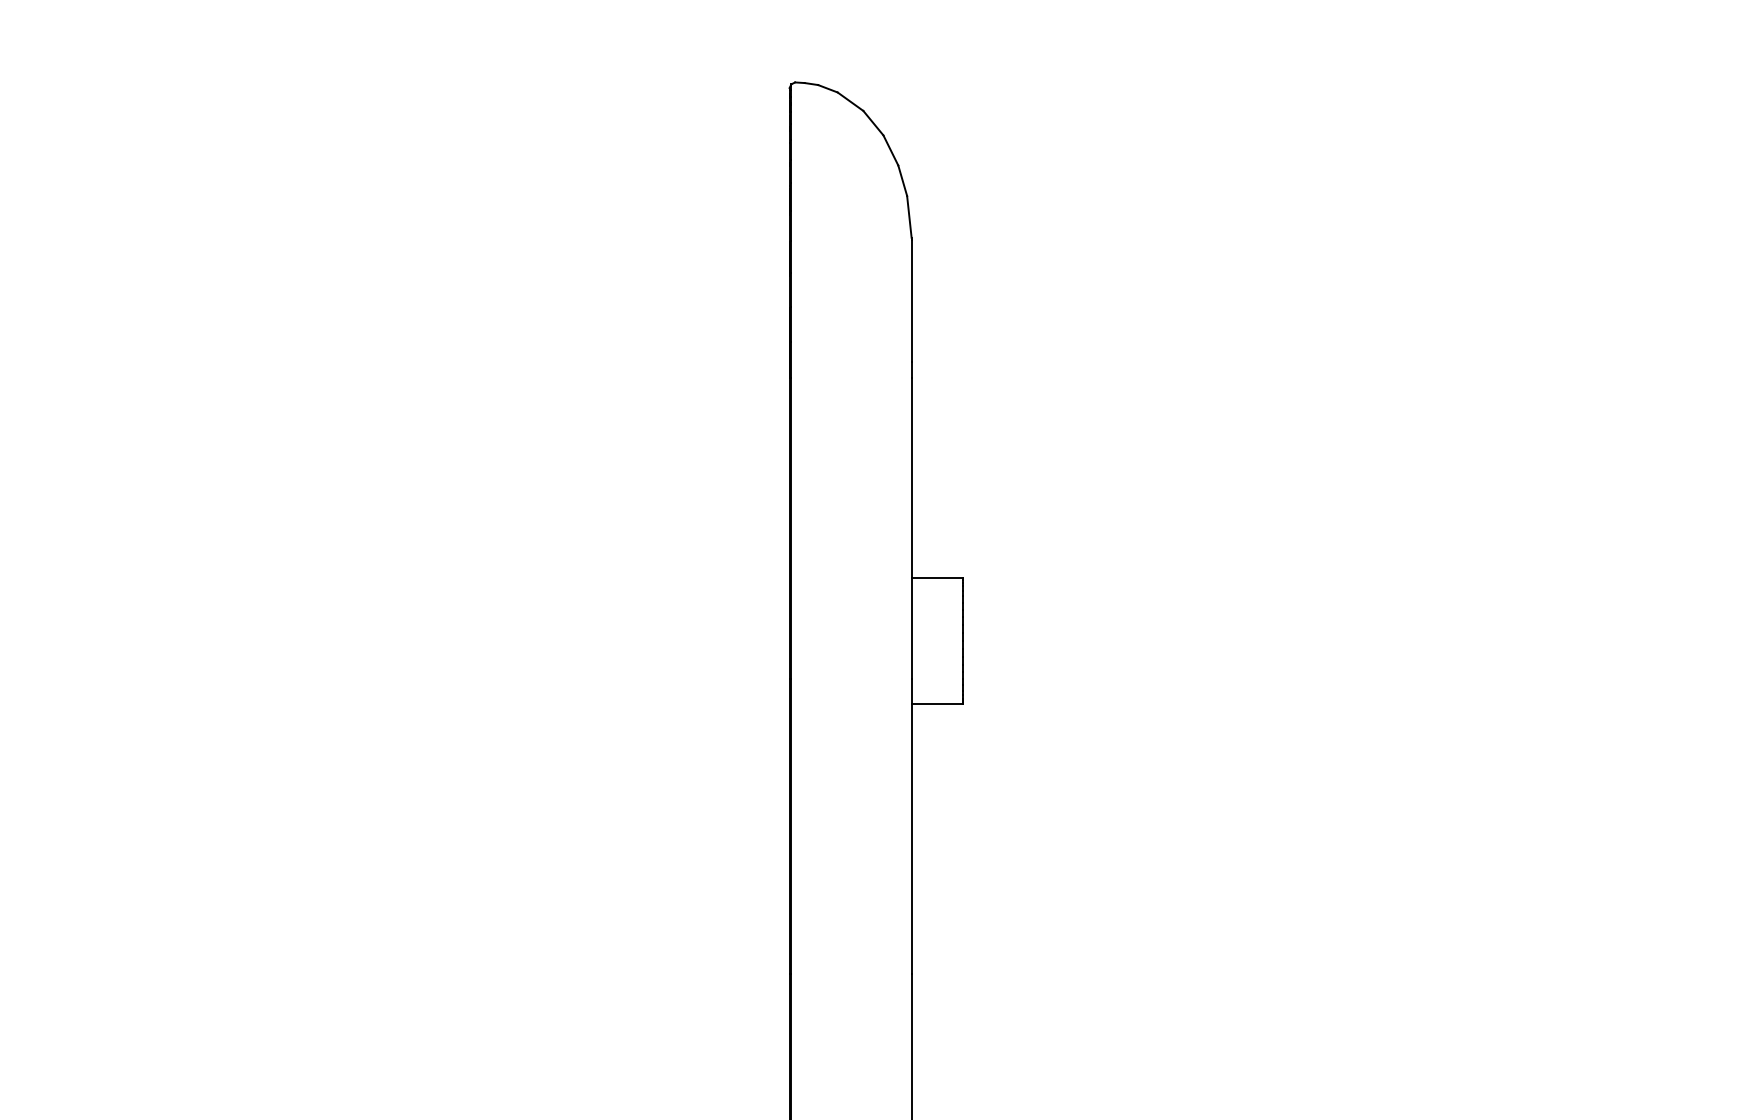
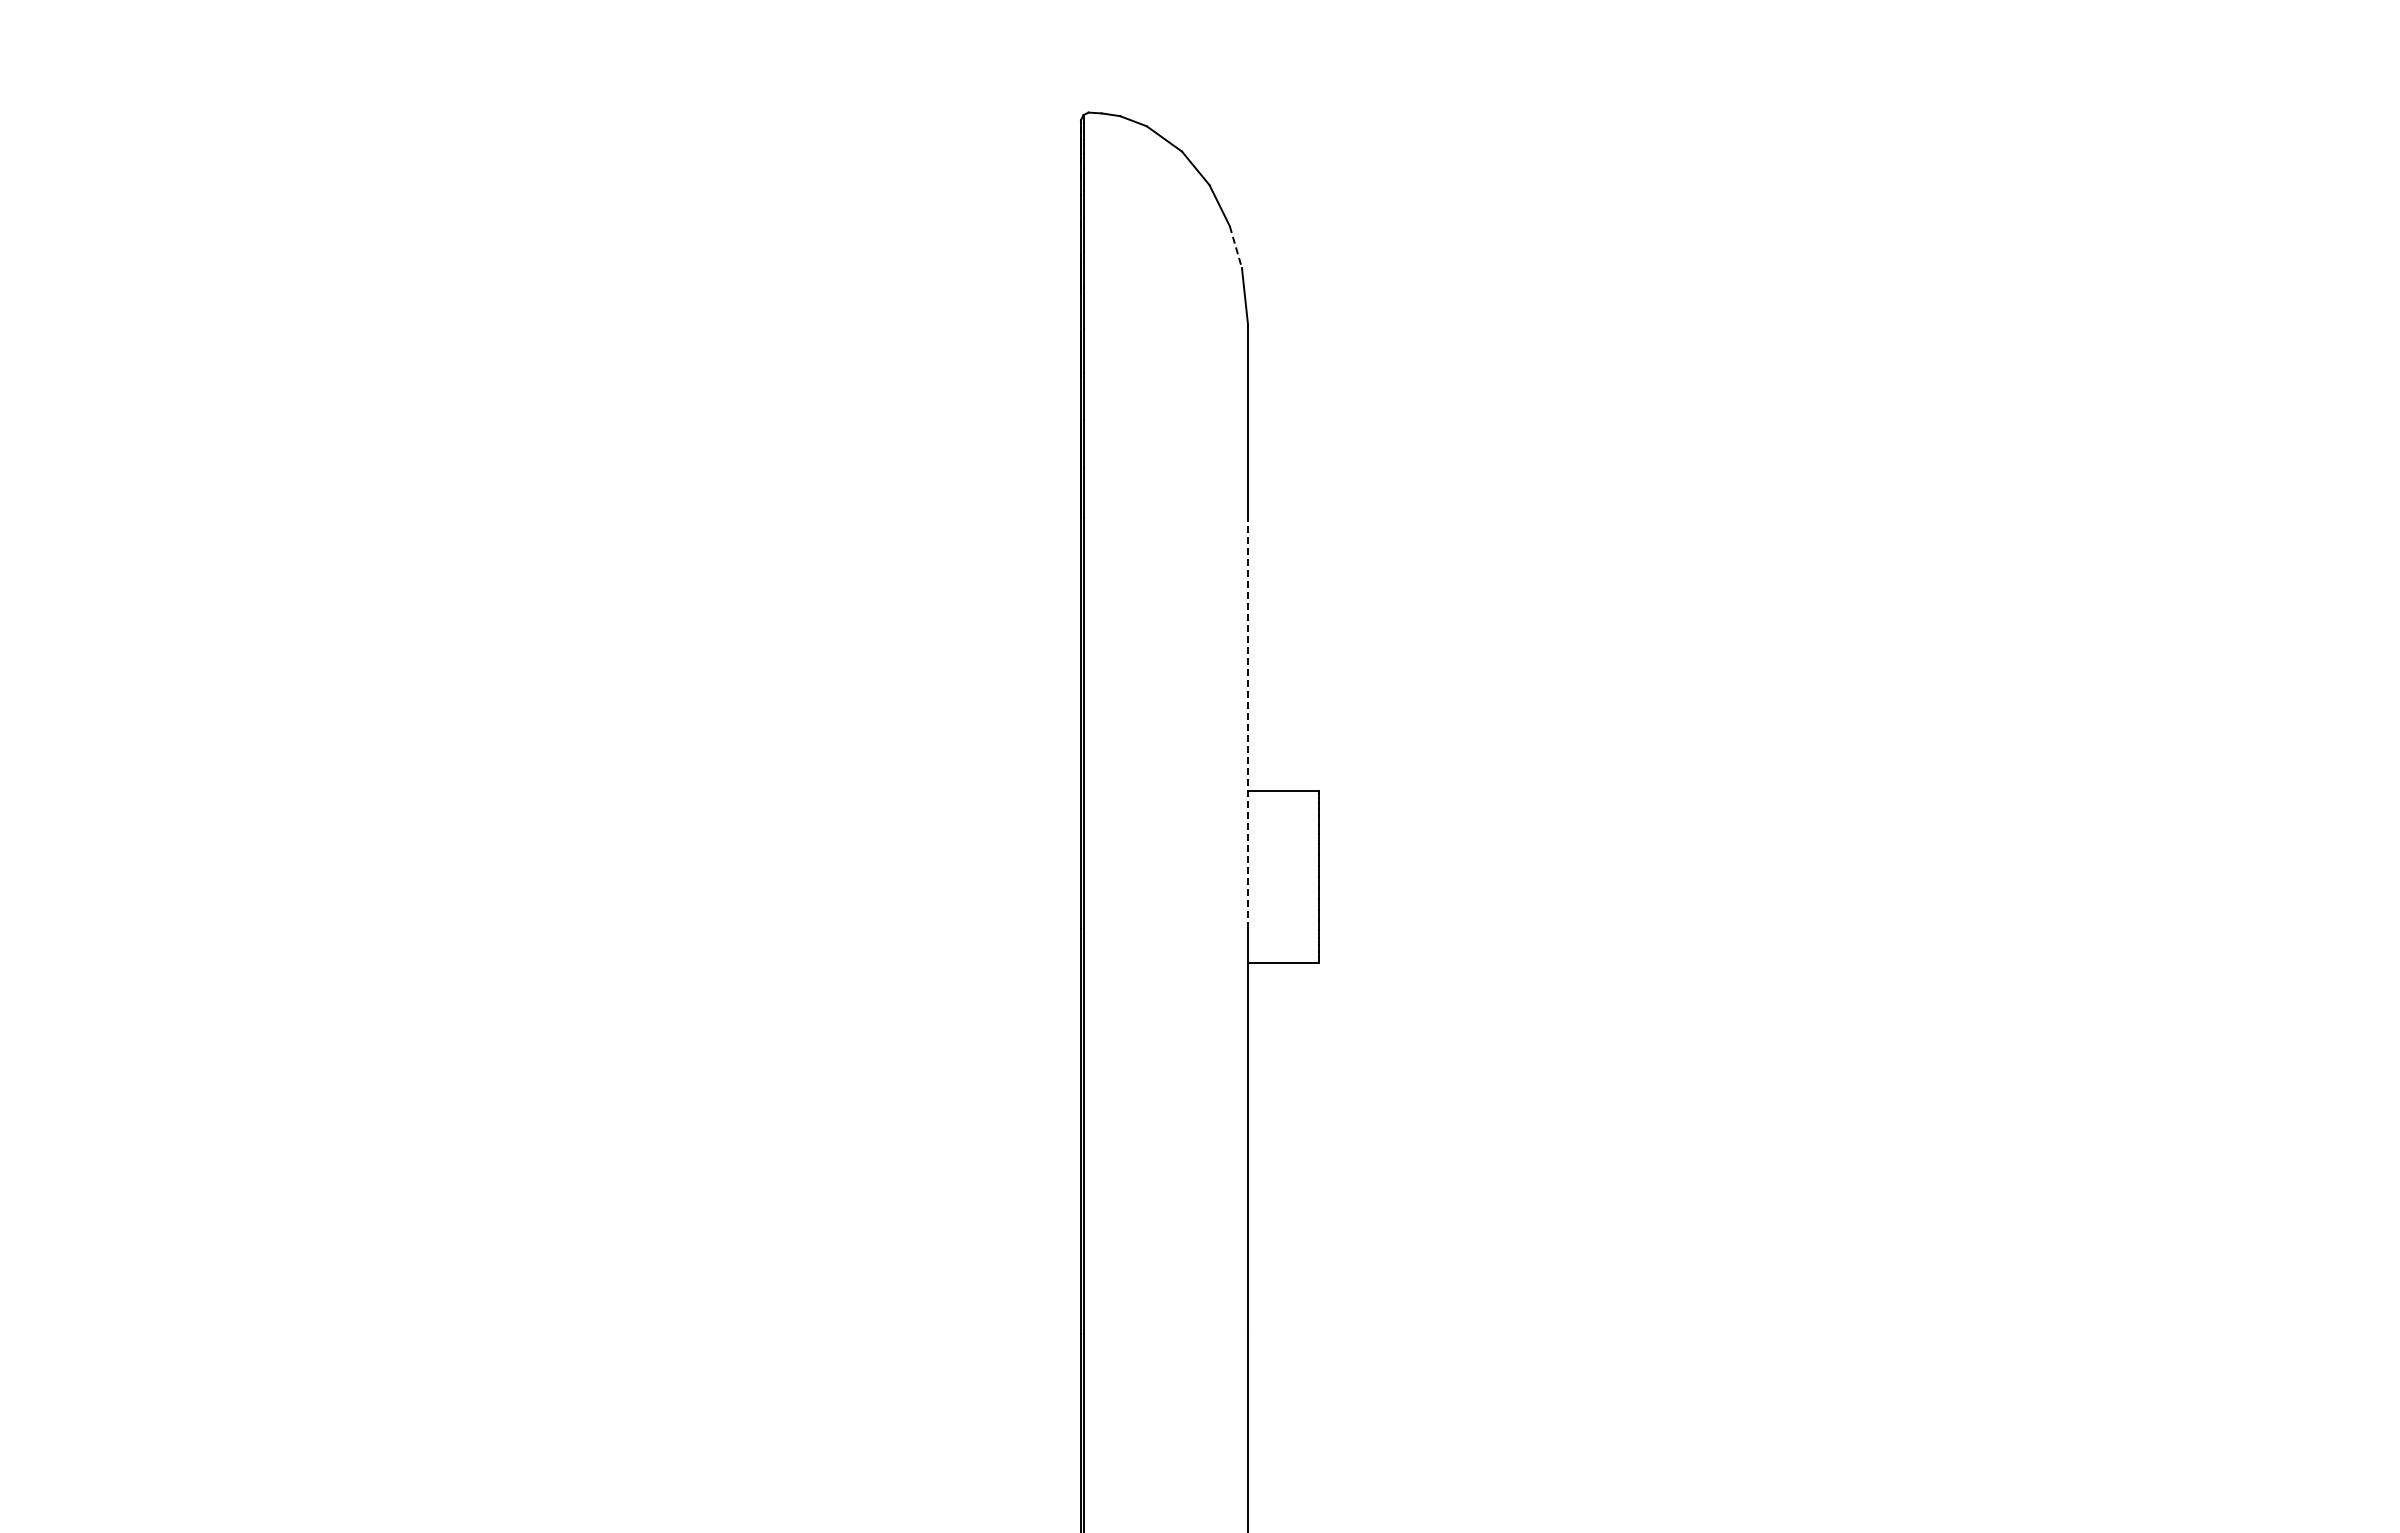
line: (902, 180) -> (1235, 247), solid -> dashed
line: (911, 528) -> (1248, 723), solid -> dashed

